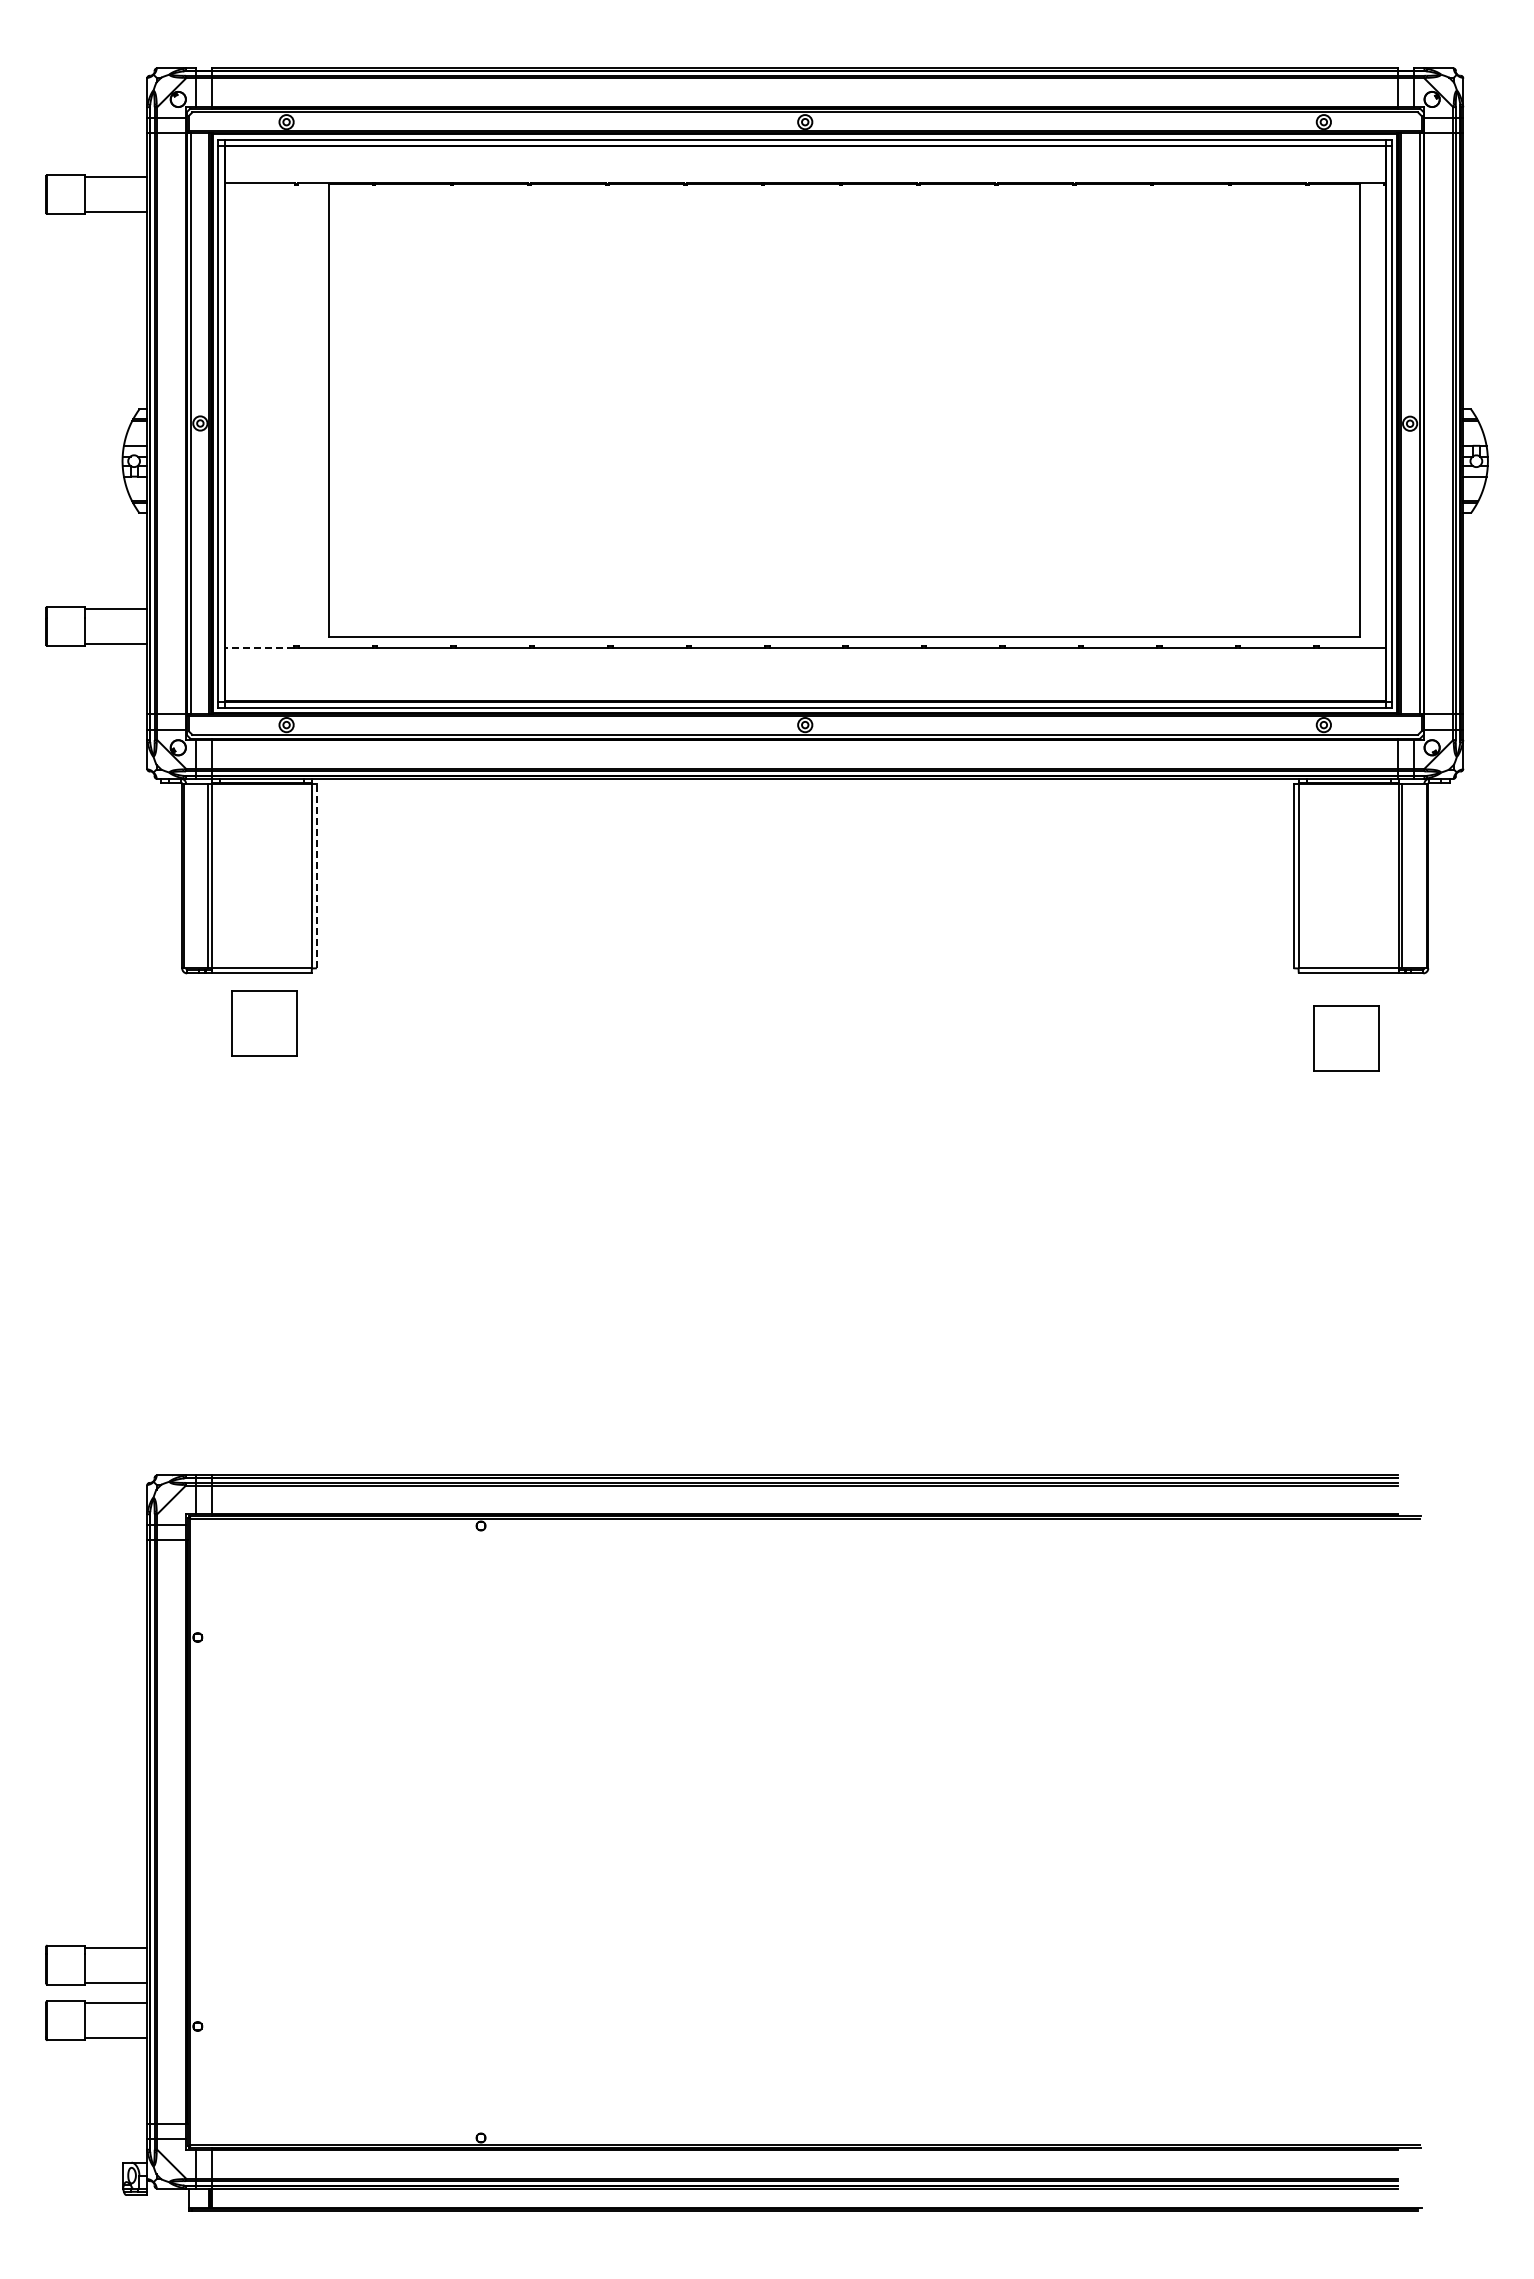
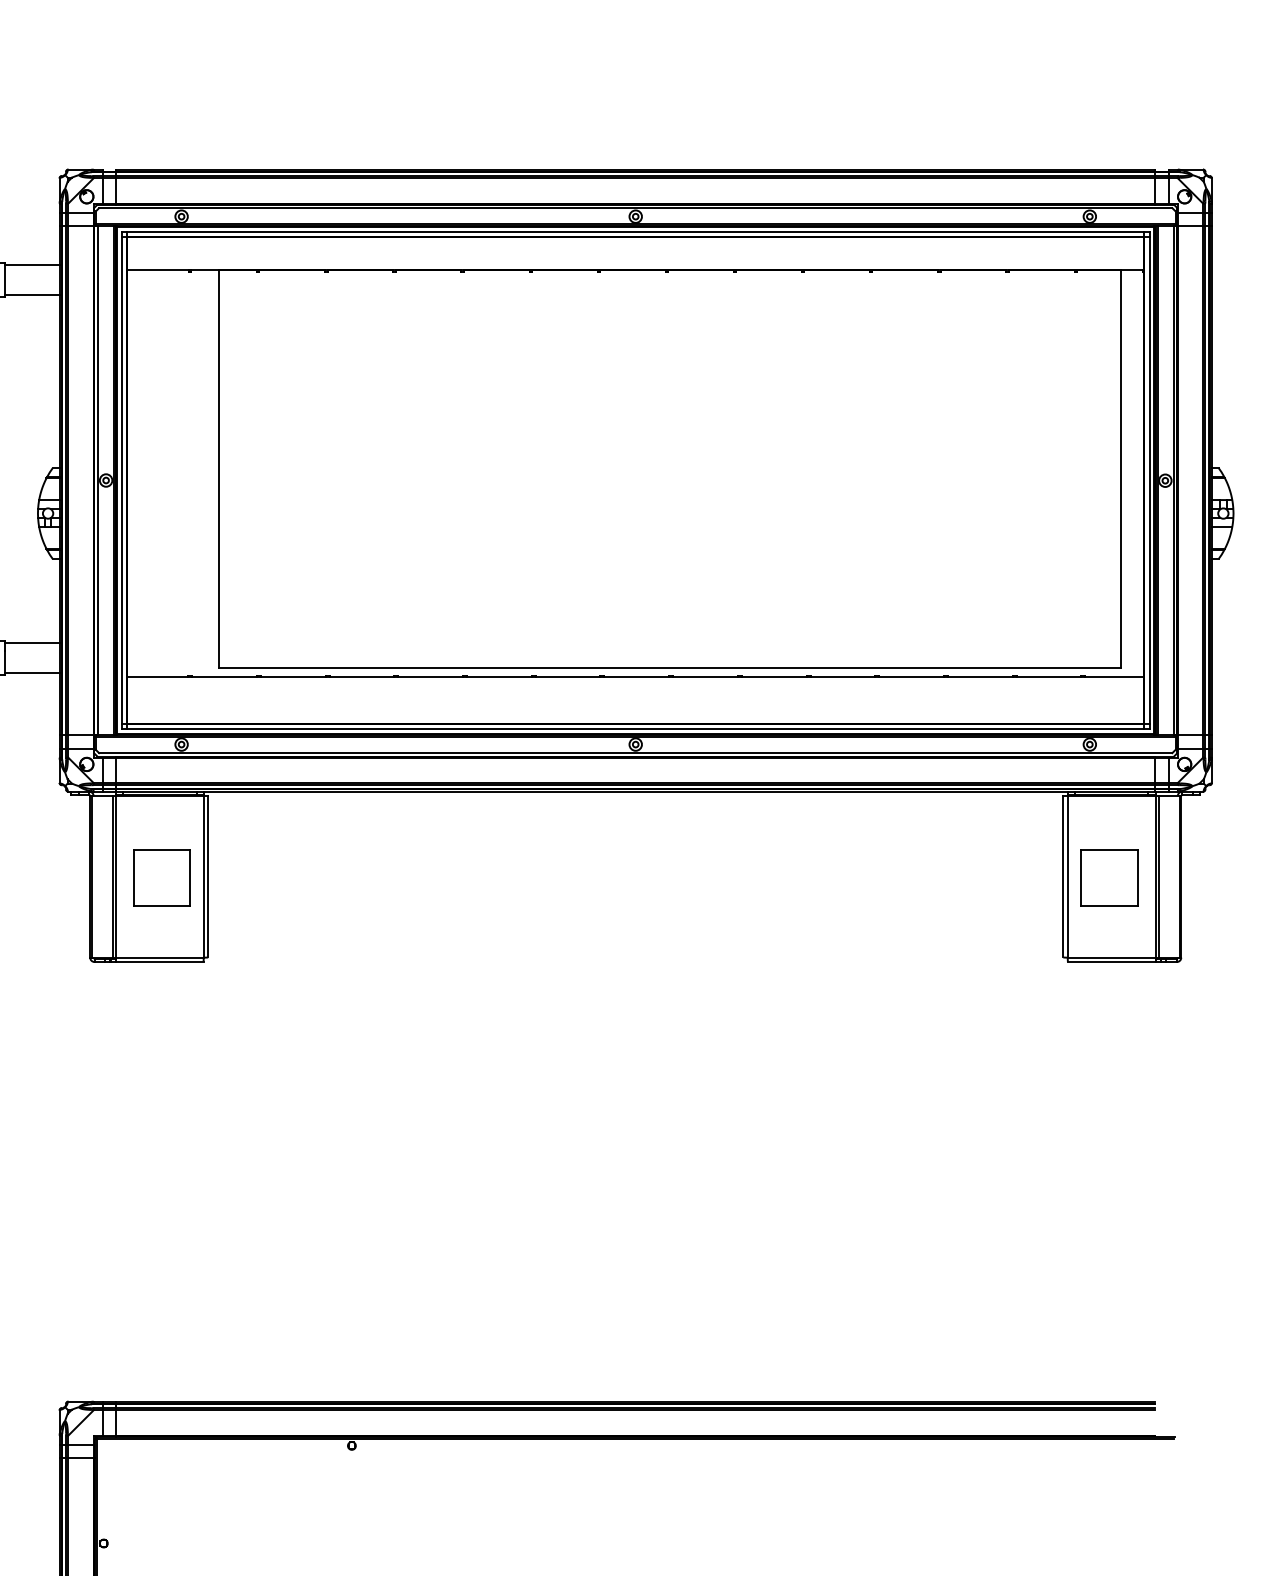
line: (259, 648) -> (157, 677), dashed -> solid
line: (316, 875) -> (207, 876), dashed -> solid
part: (264, 1023) -> (162, 878), moved
part: (1346, 1038) -> (1109, 878), moved

